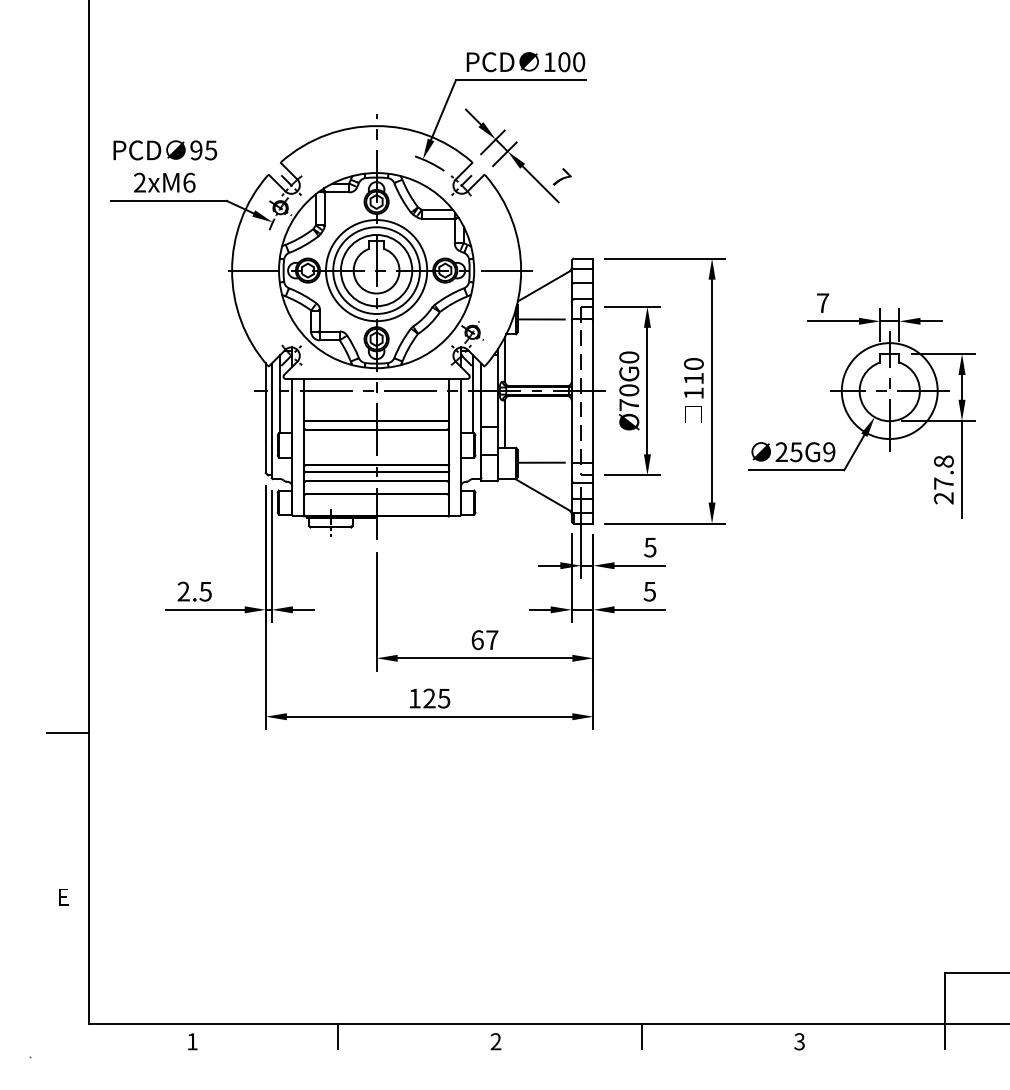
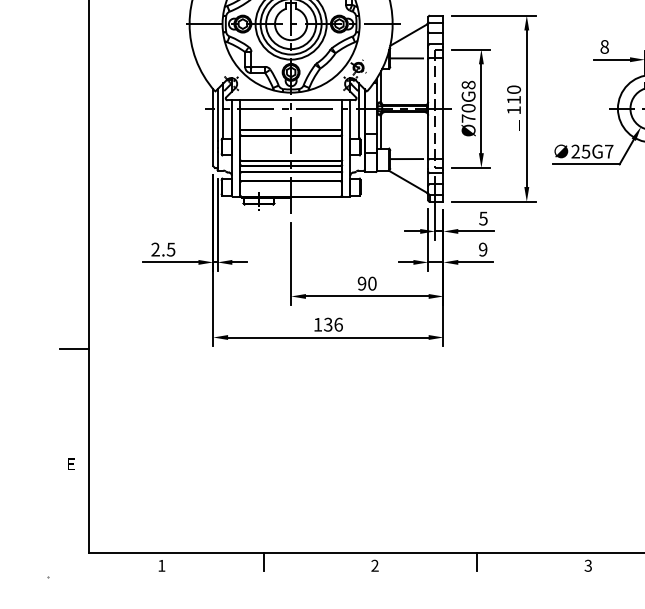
text: (823, 303) -> (605, 47), 7 -> 8
text: (629, 357) -> (468, 85), Ø70G0 -> Ø70G8
text: (829, 452) -> (609, 151), 25G9 -> 25G7
text: (649, 591) -> (482, 249), 5 -> 9
text: (484, 640) -> (366, 283), 67 -> 90
text: (436, 698) -> (333, 324), 125 -> 136

